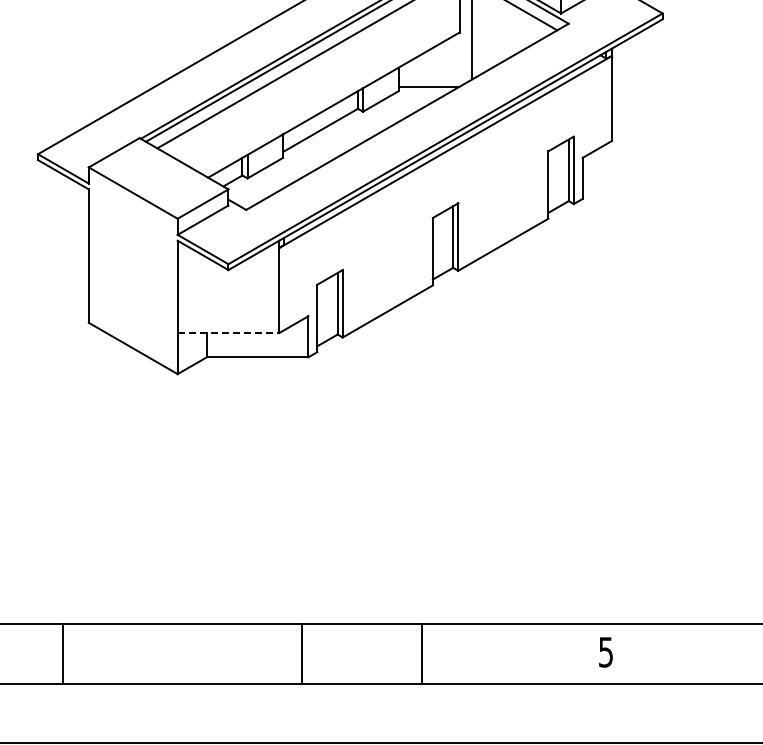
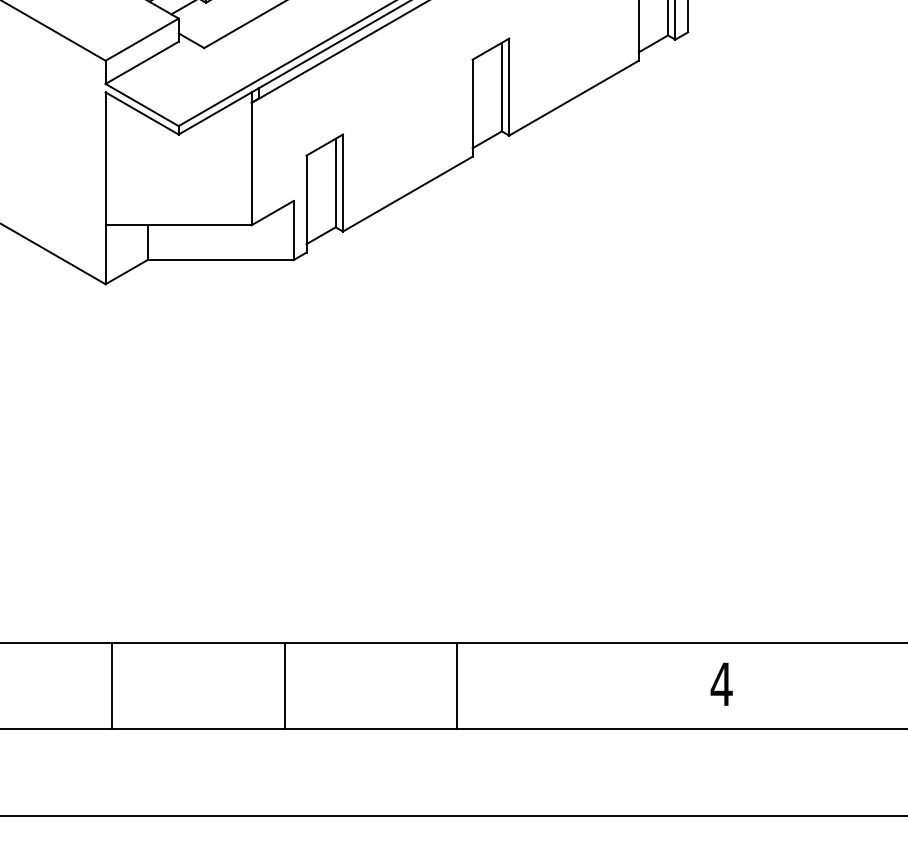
line: (228, 333) -> (178, 225), dashed -> solid
text: (605, 652) -> (720, 684), 5 -> 4
line: (182, 653) -> (112, 686), added

